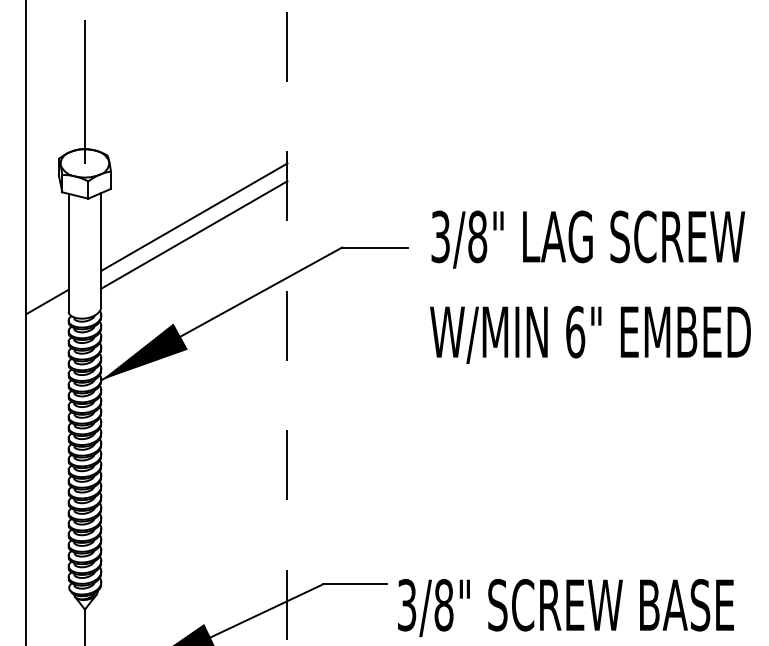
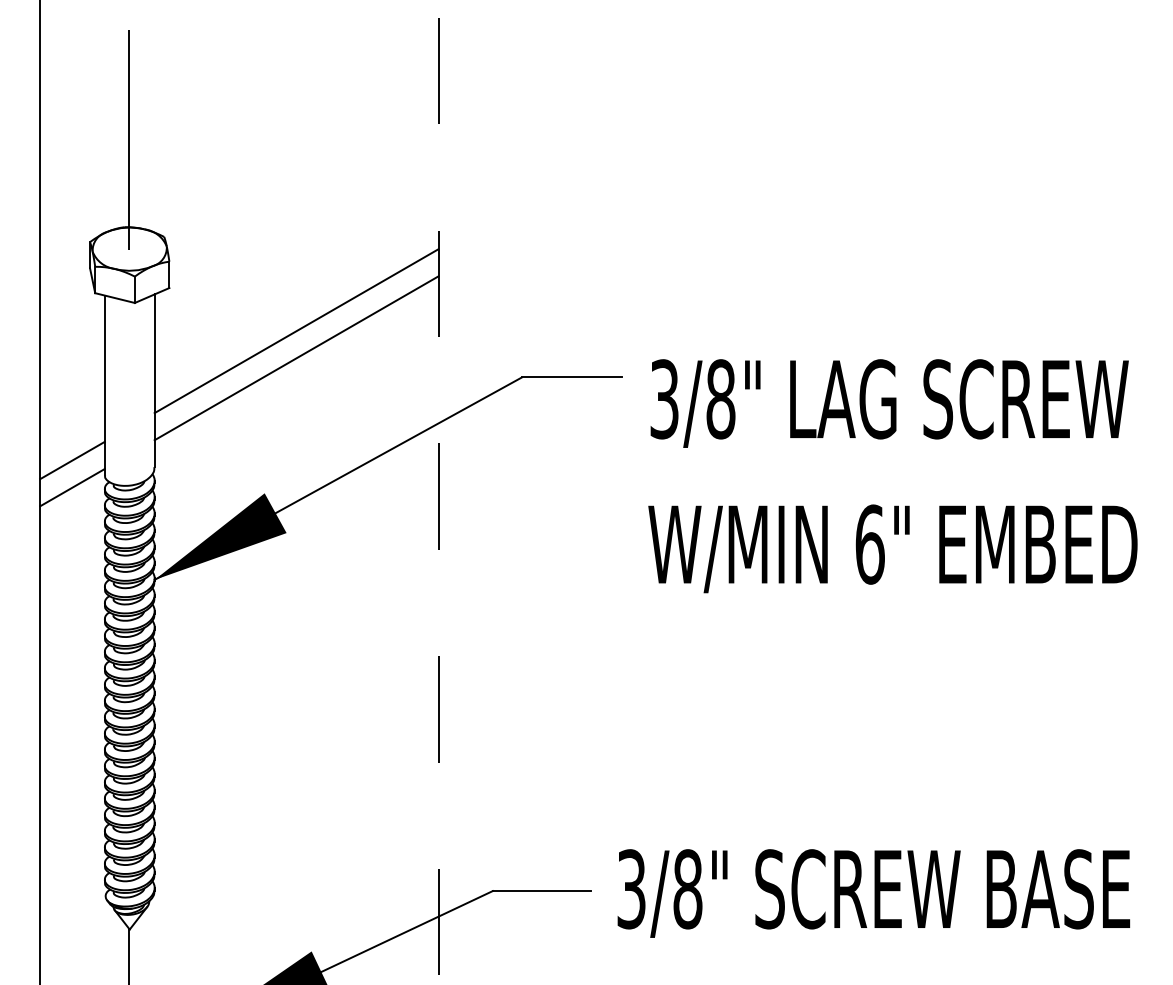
text: (590, 286) -> (893, 474), moved
line: (47, 319) -> (72, 487), added
text: (565, 607) -> (873, 892), moved

